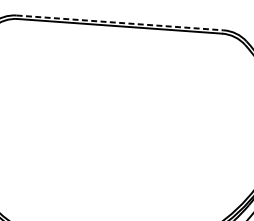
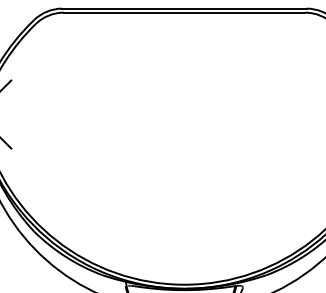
line: (120, 22) -> (184, 8), dashed -> solid

